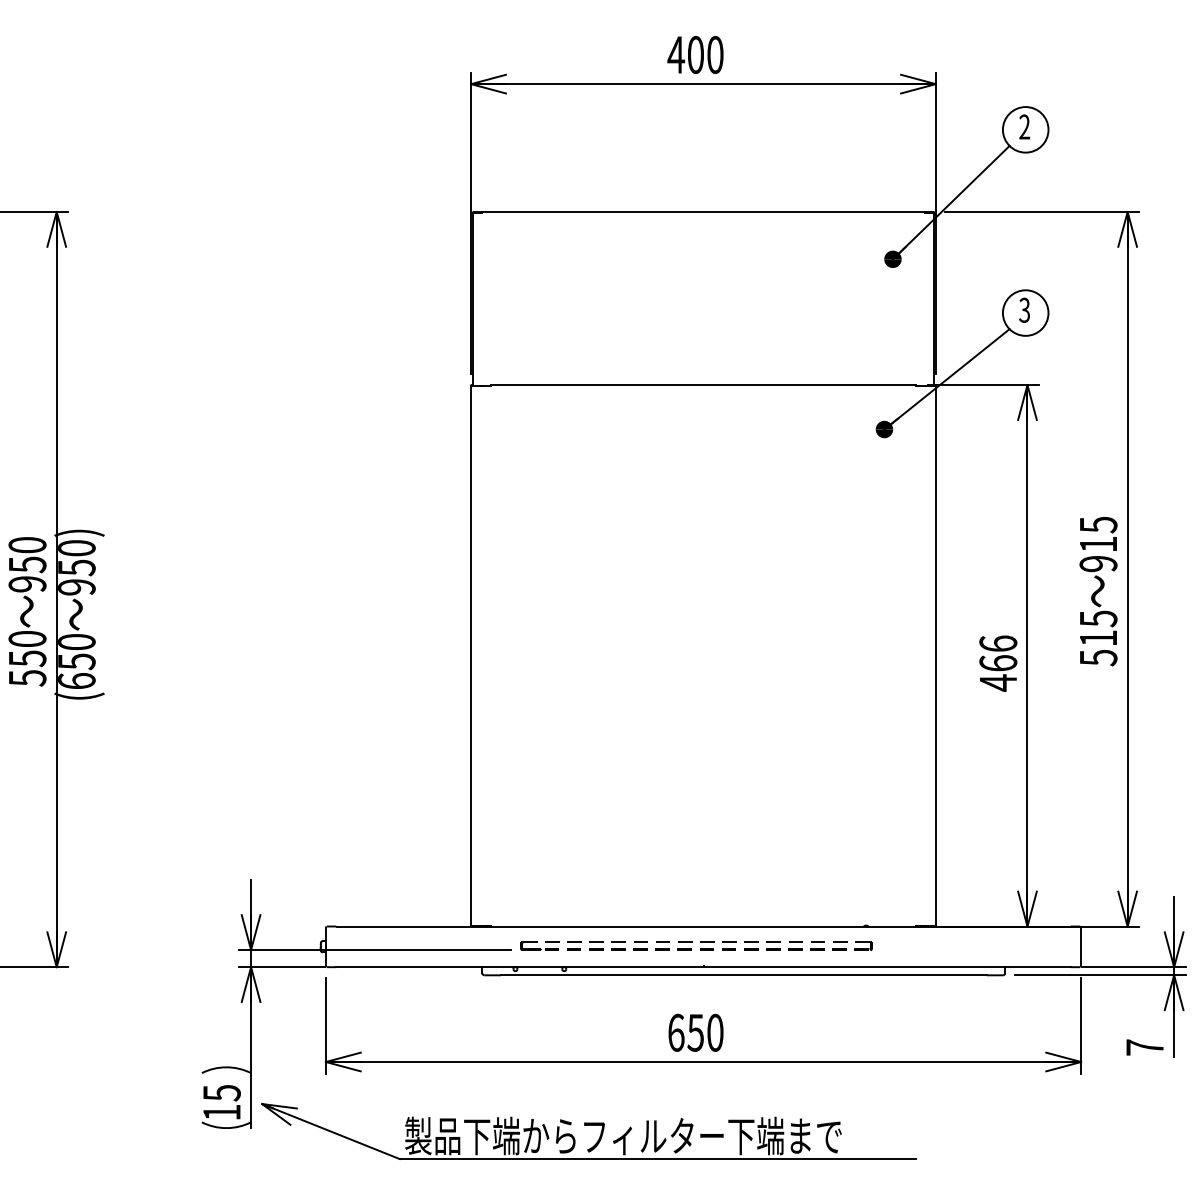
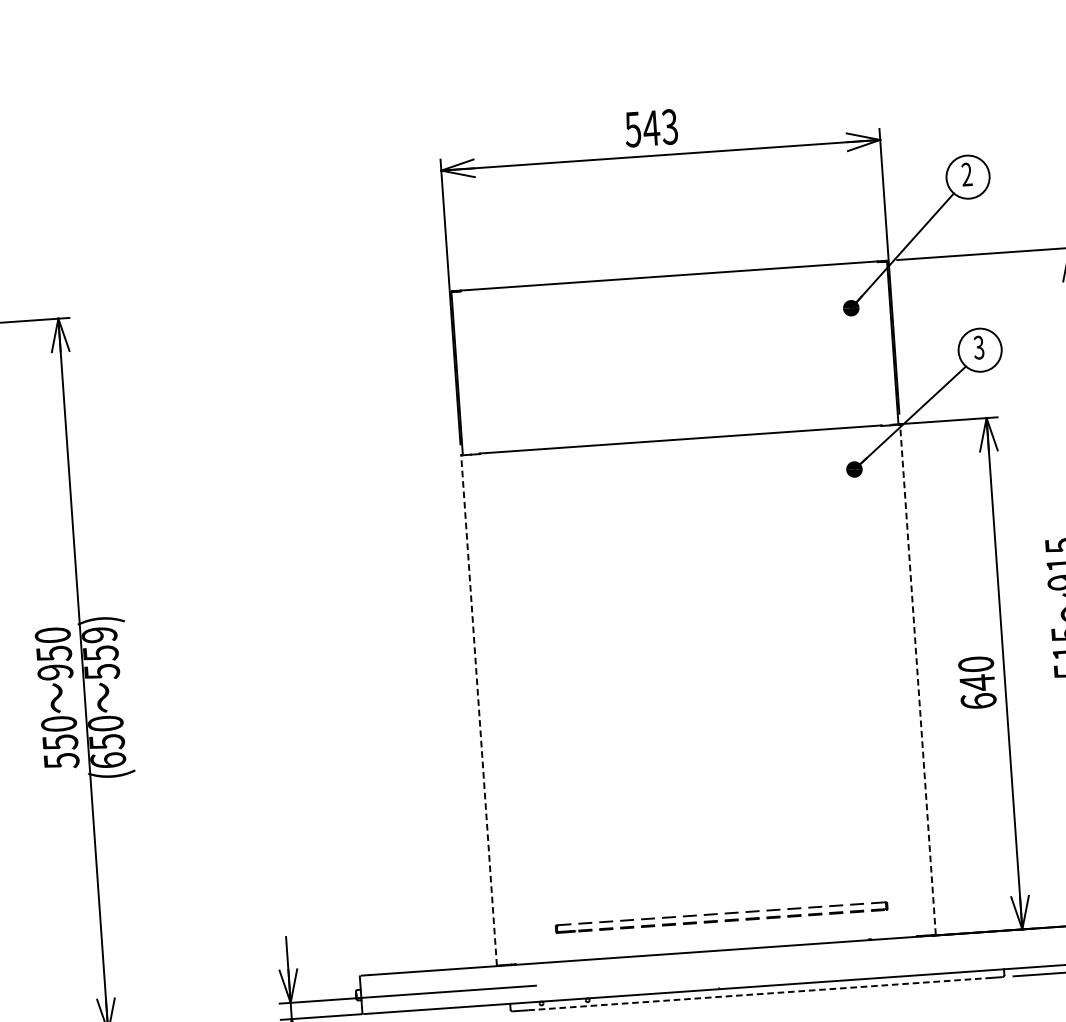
text: (695, 55) -> (651, 128), 400 -> 543
text: (76, 567) -> (100, 653), 950) -> 559)
line: (471, 655) -> (479, 710), solid -> dashed
line: (935, 655) -> (917, 679), solid -> dashed
text: (998, 663) -> (977, 682), 466 -> 640
part: (696, 945) -> (721, 917), moved
line: (743, 975) -> (757, 994), solid -> dashed

